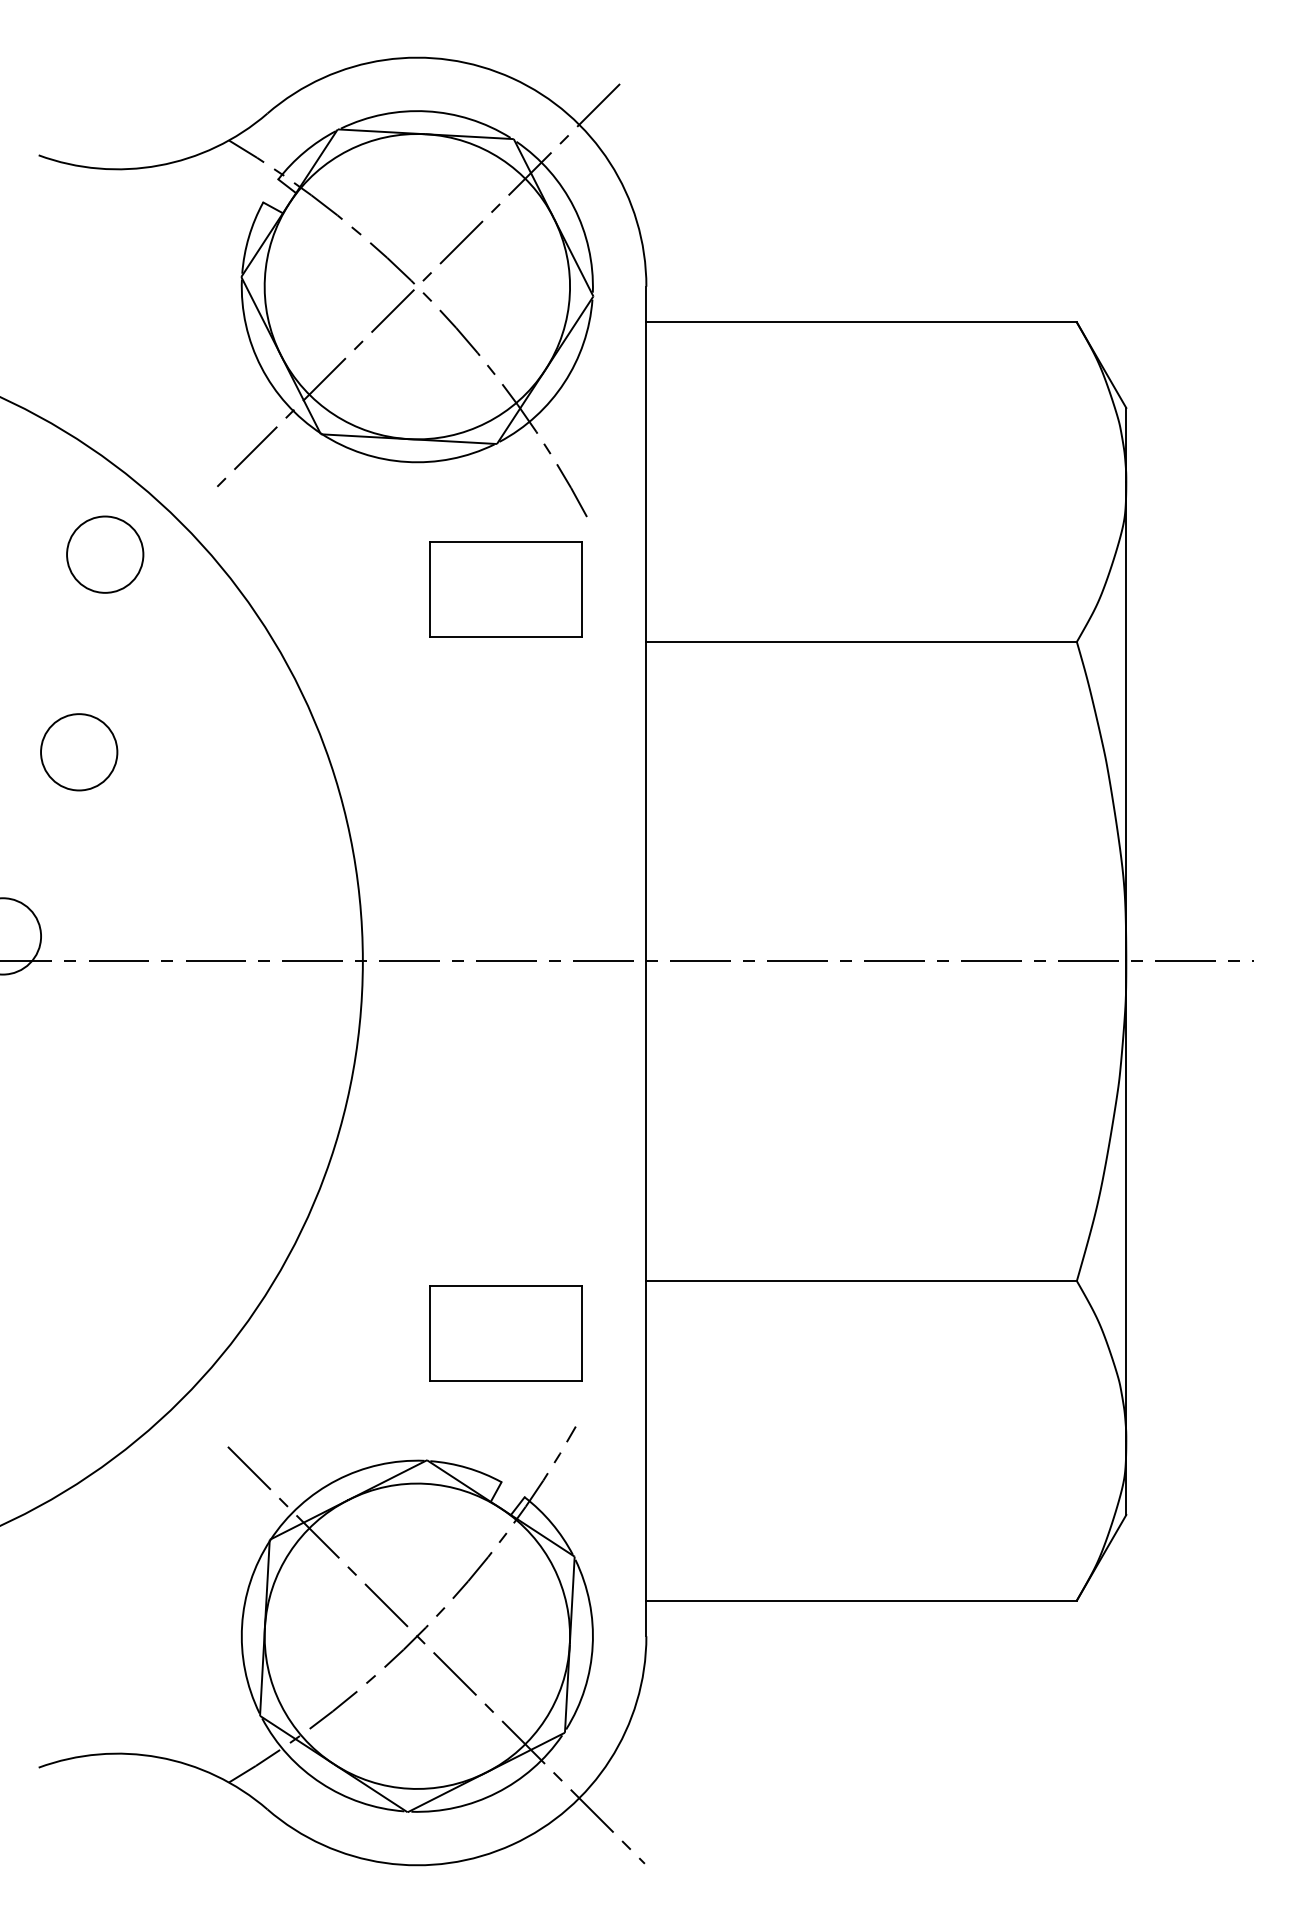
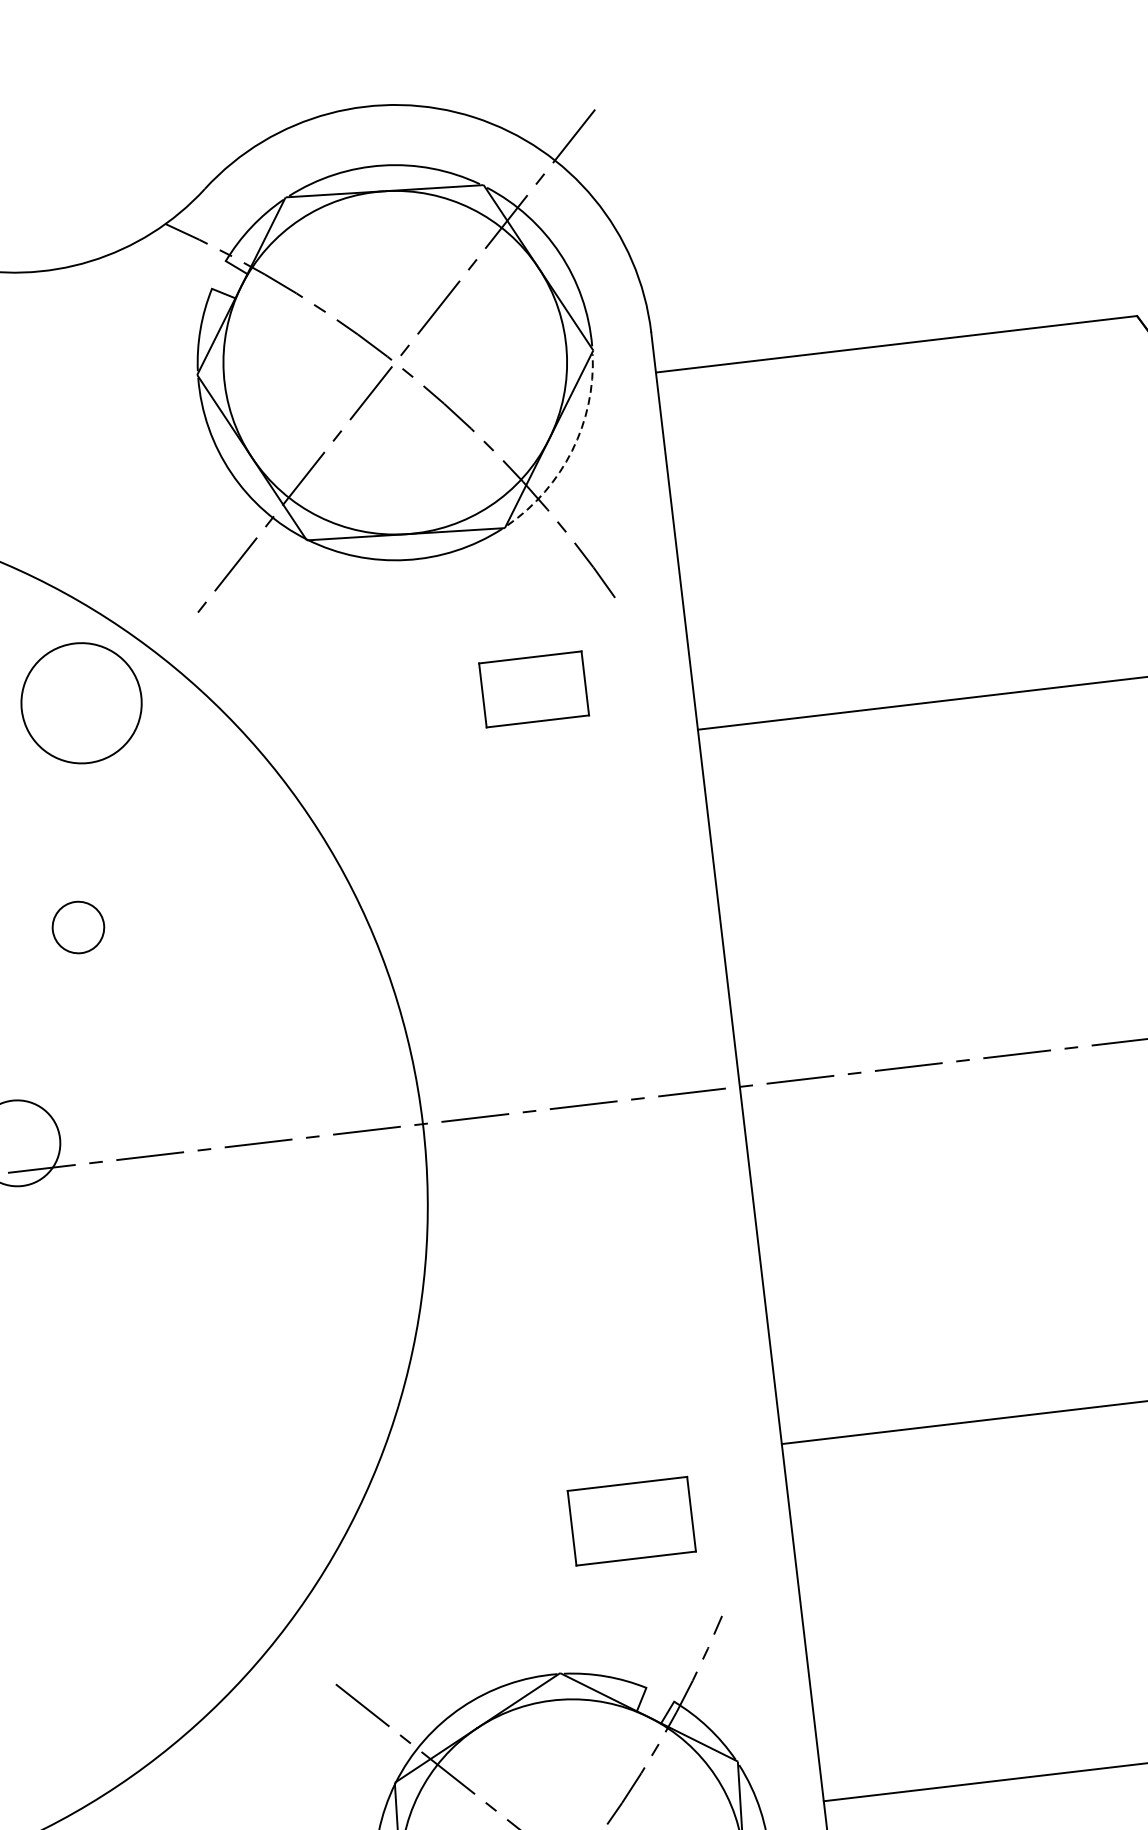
arc: (564, 382) -> (572, 450), solid -> dashed
circle: (105, 554) -> (81, 703), size x1.4
part: (505, 589) -> (533, 689), size x0.6
circle: (79, 752) -> (78, 927), size x0.6
part: (505, 1333) -> (631, 1521), size x0.7

